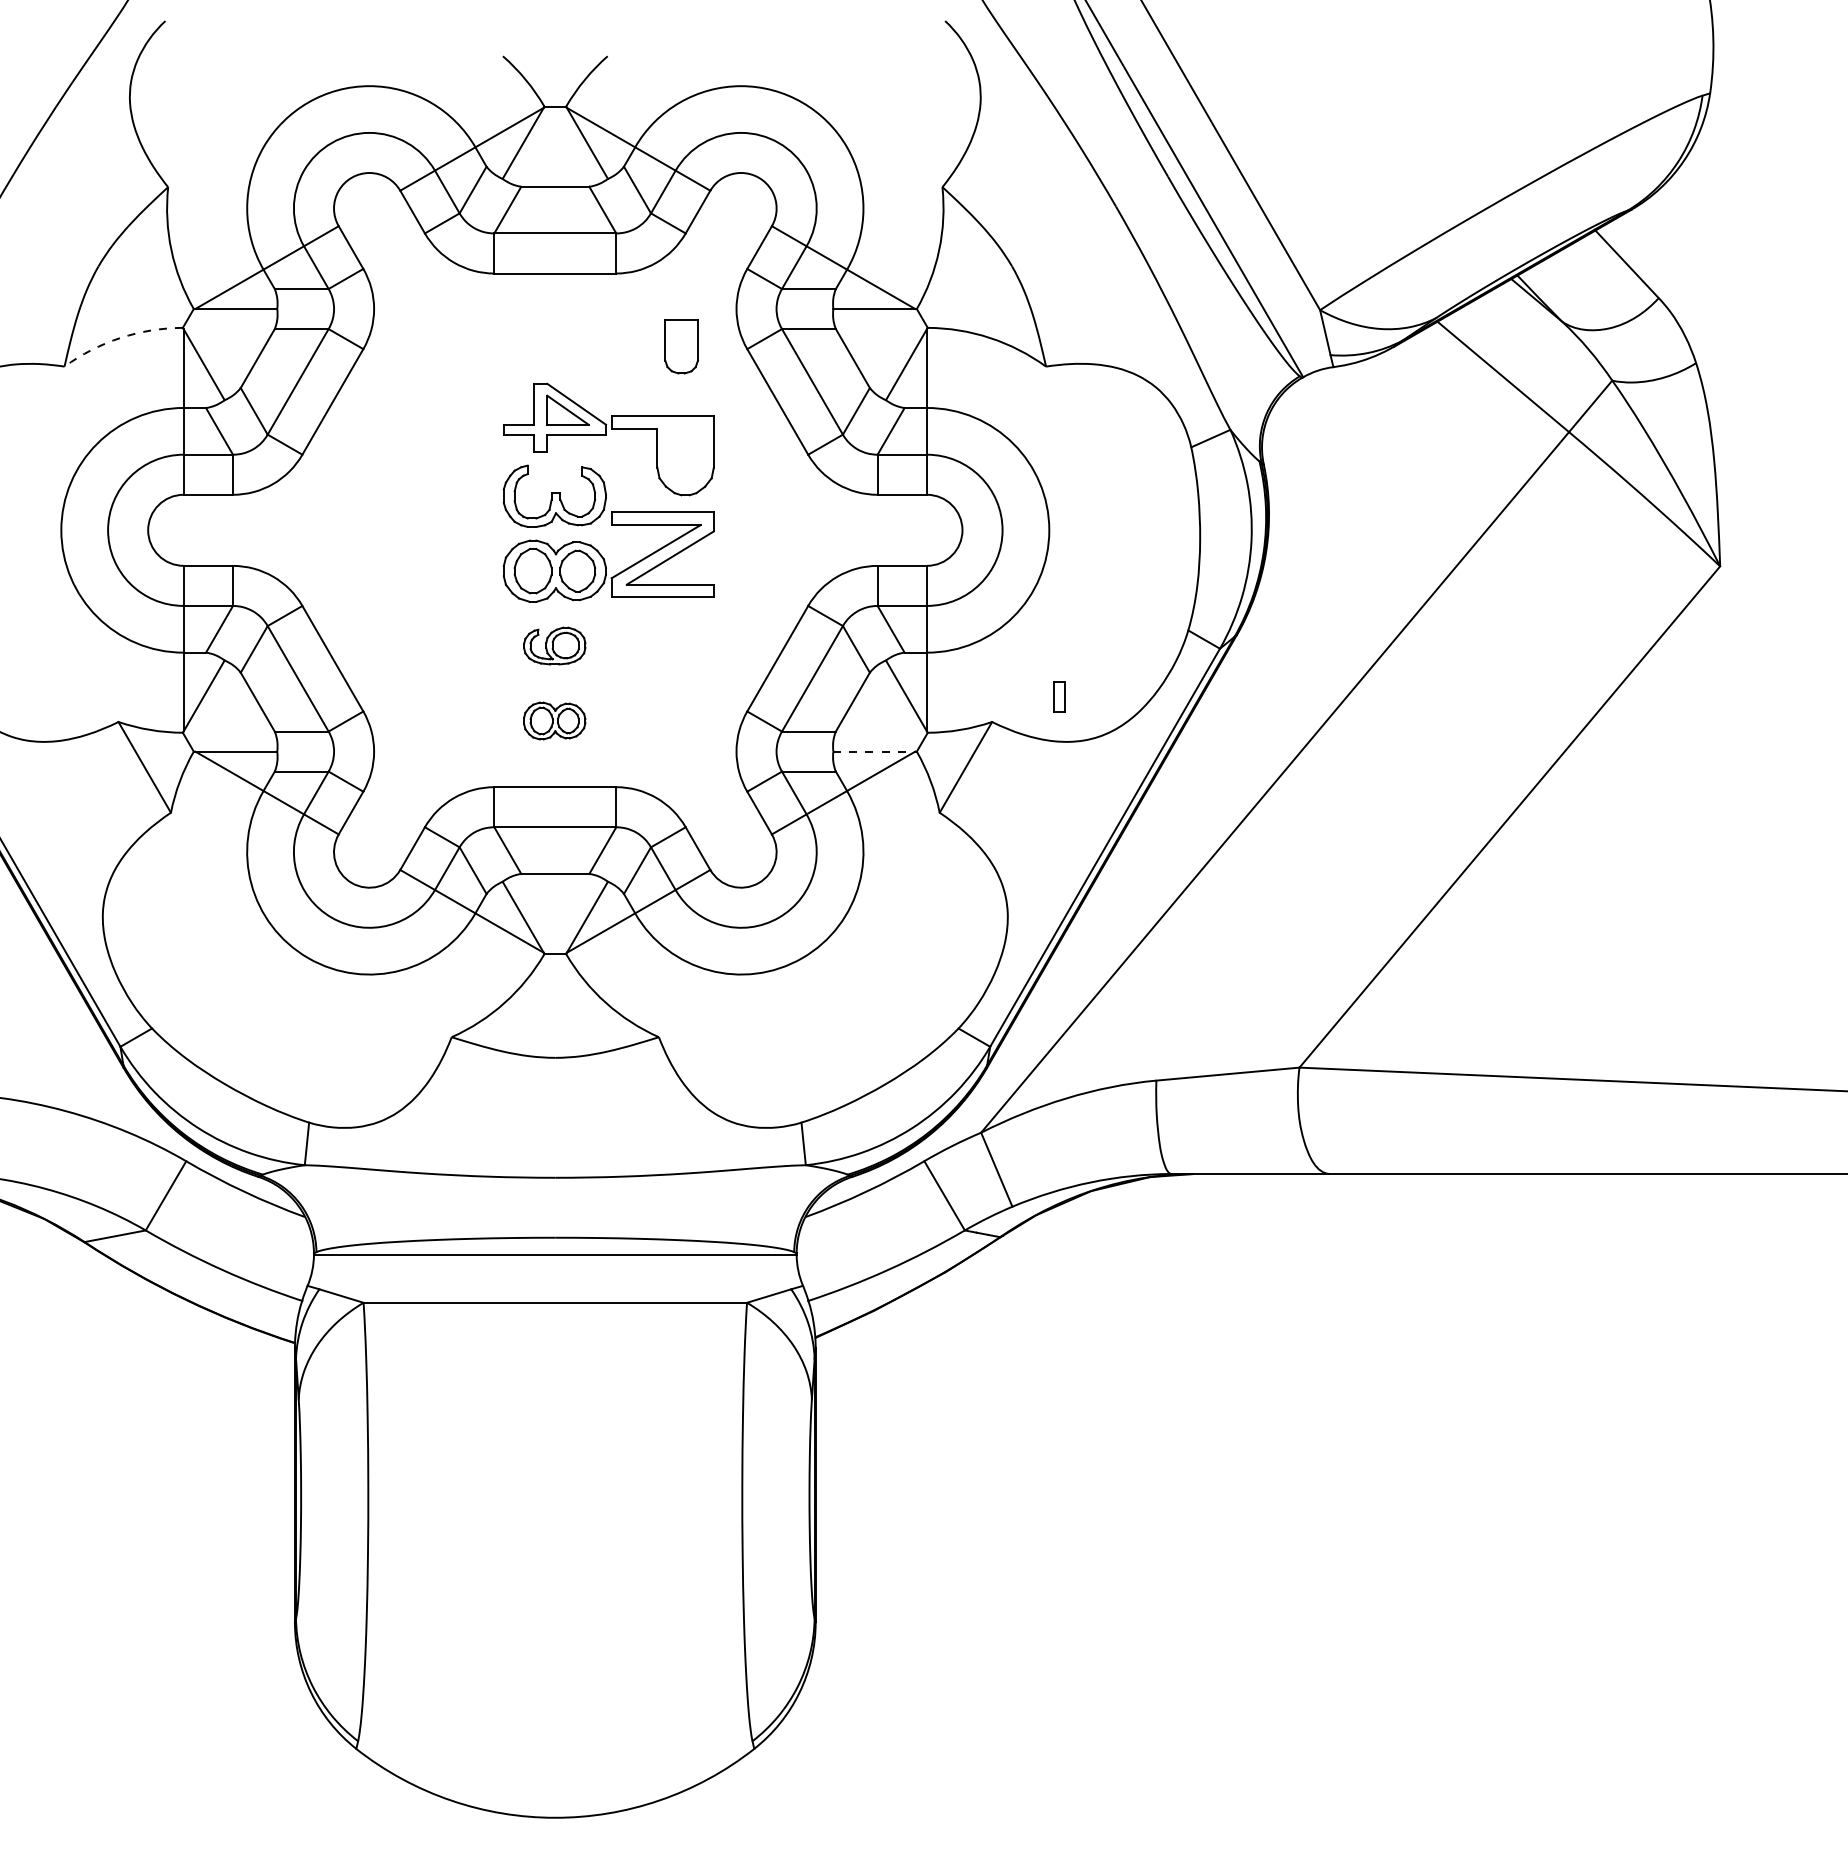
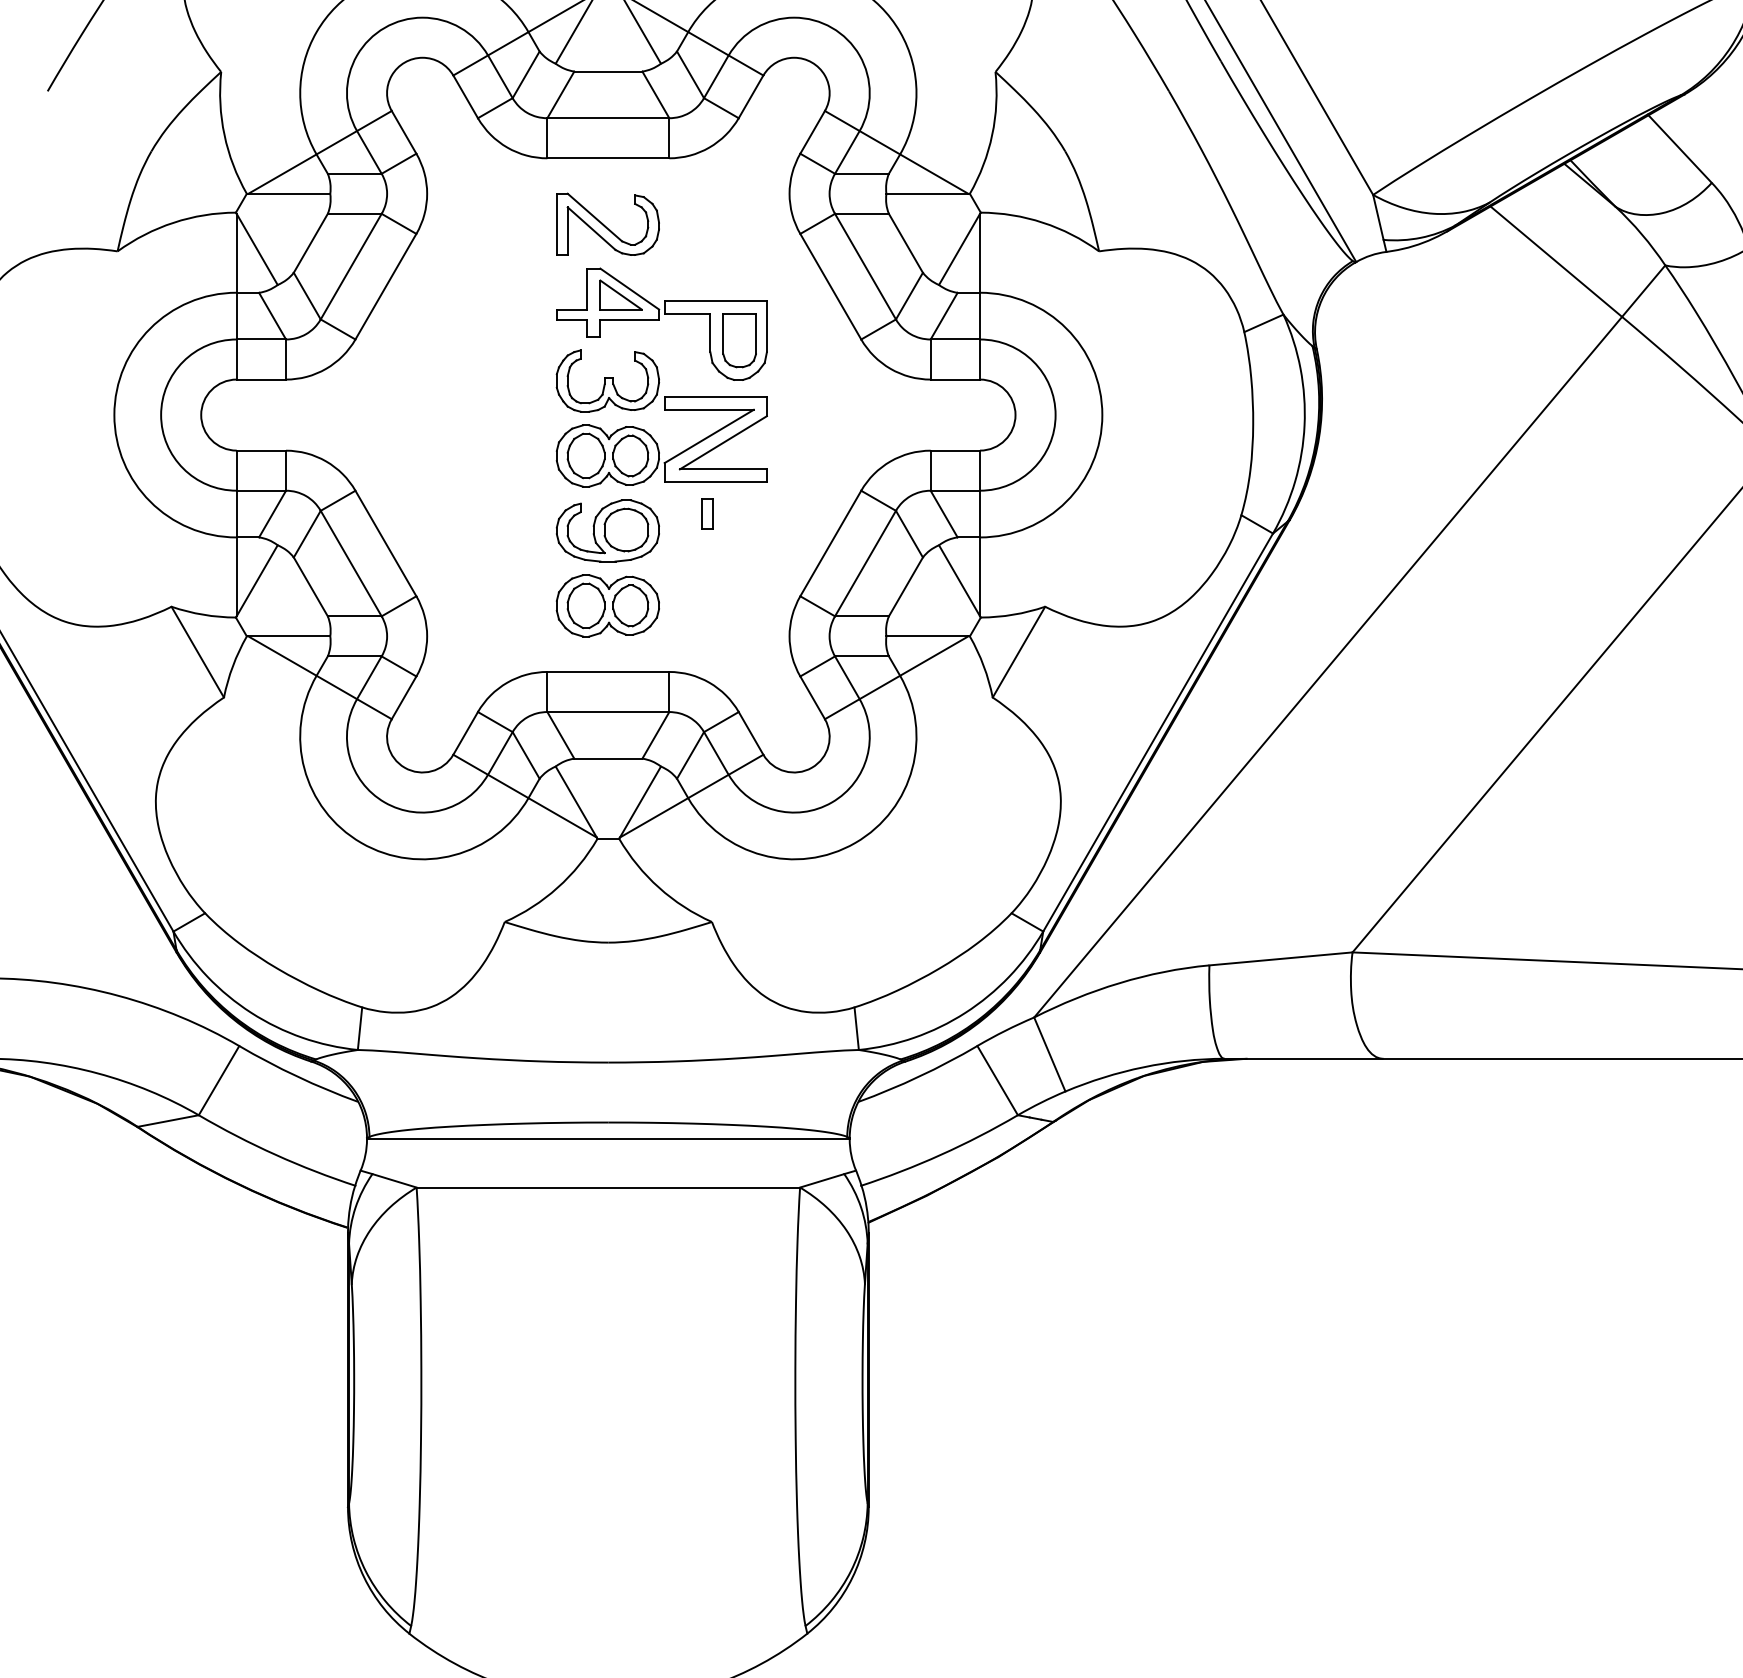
arc: (120, 337) -> (173, 222), dashed -> solid
part: (554, 339) -> (607, 224), added
part: (681, 346) -> (739, 340), moved
part: (554, 645) -> (607, 530), size x1.67
part: (1059, 696) -> (707, 513), moved
part: (554, 720) -> (607, 605), size x1.67
line: (874, 751) -> (927, 636), dashed -> solid

